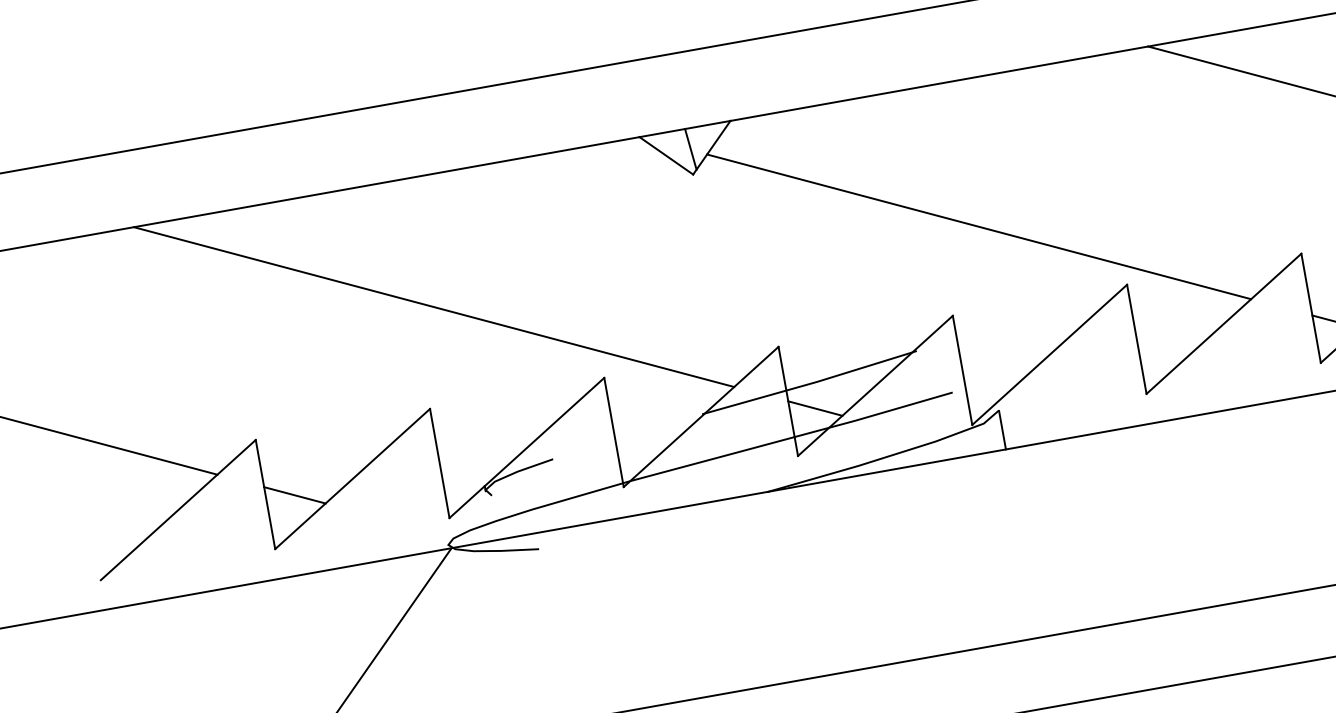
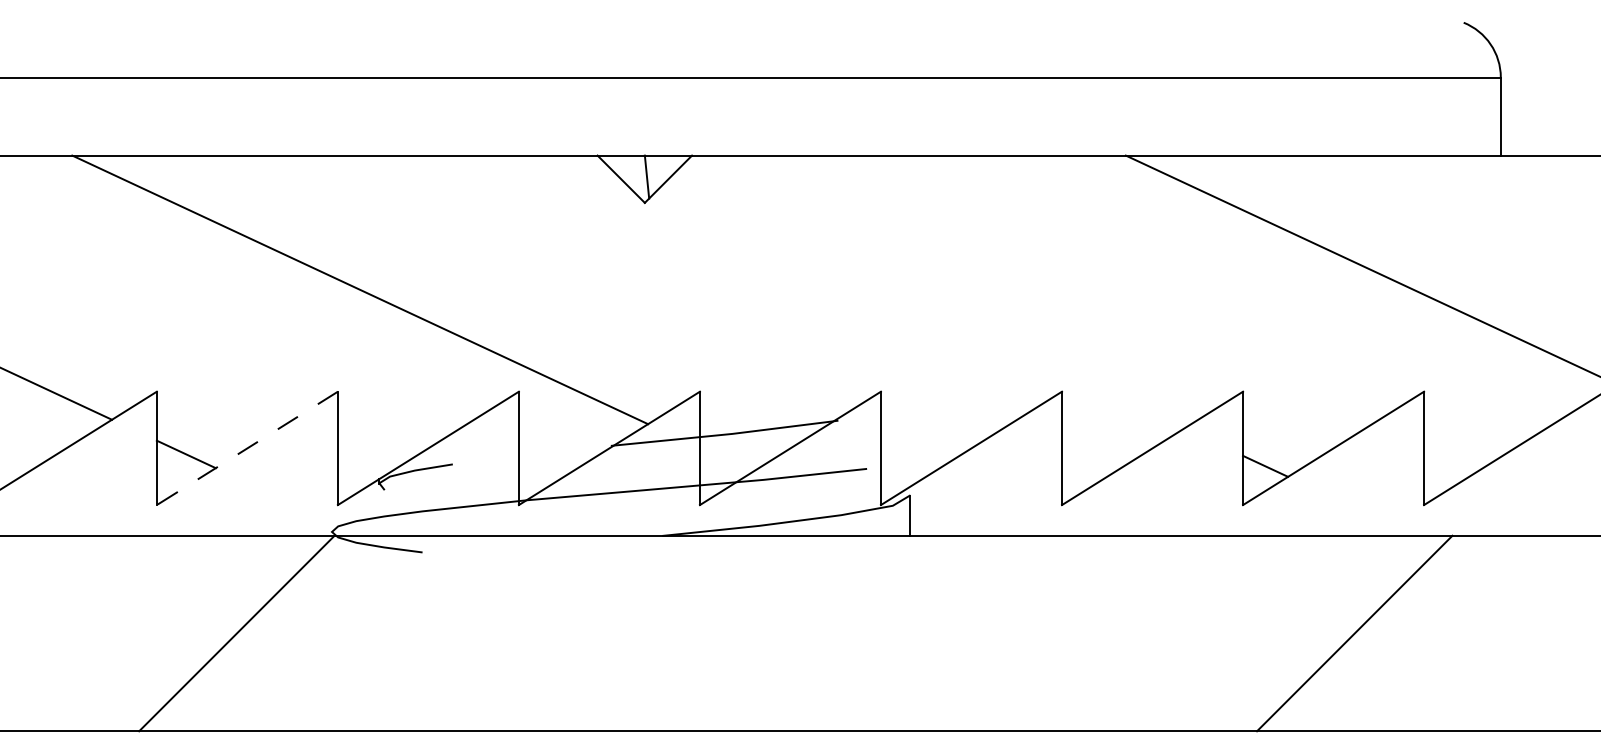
line: (979, 226) -> (923, 306), removed
line: (814, 408) -> (725, 460), removed
line: (352, 479) -> (247, 448), solid -> dashed

